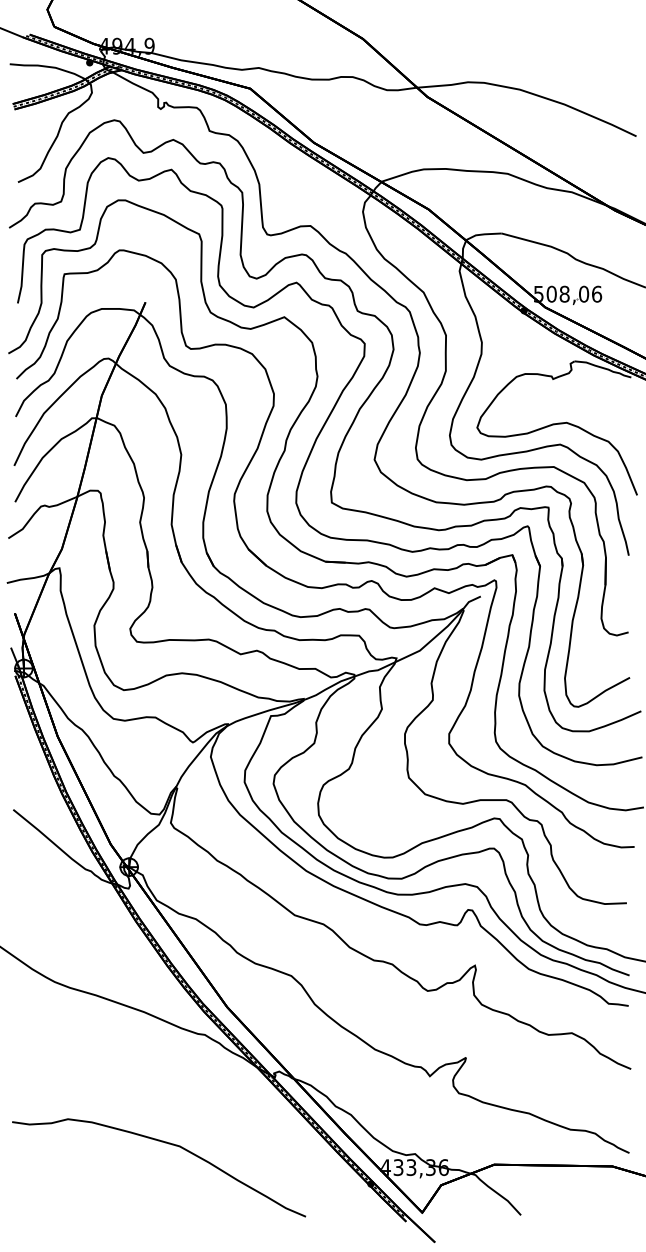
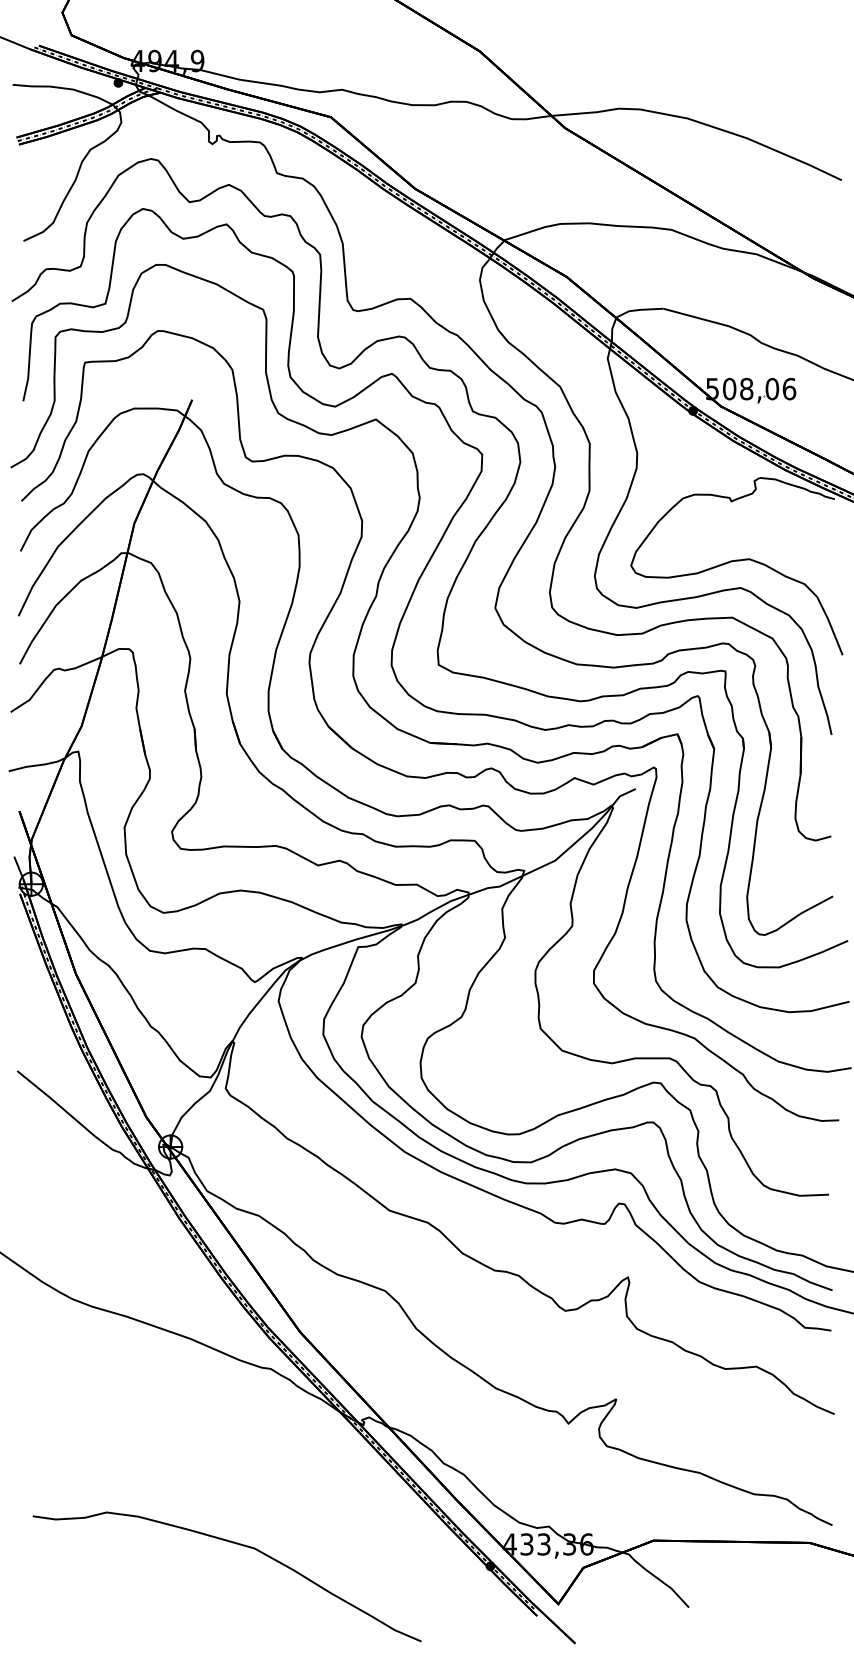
curve: (166, 1143) -> (236, 1544), moved

